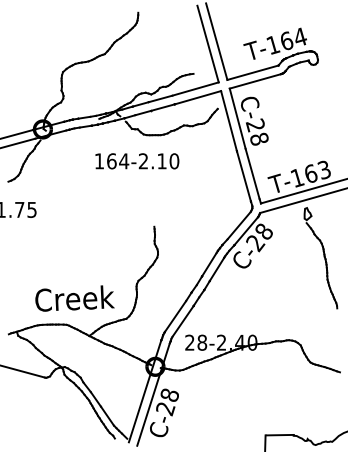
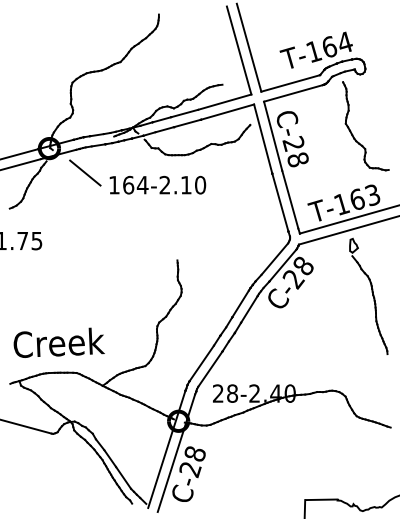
part: (307, 117) -> (353, 134), added
line: (74, 150) -> (85, 172), added
text: (74, 298) -> (58, 342), moved

